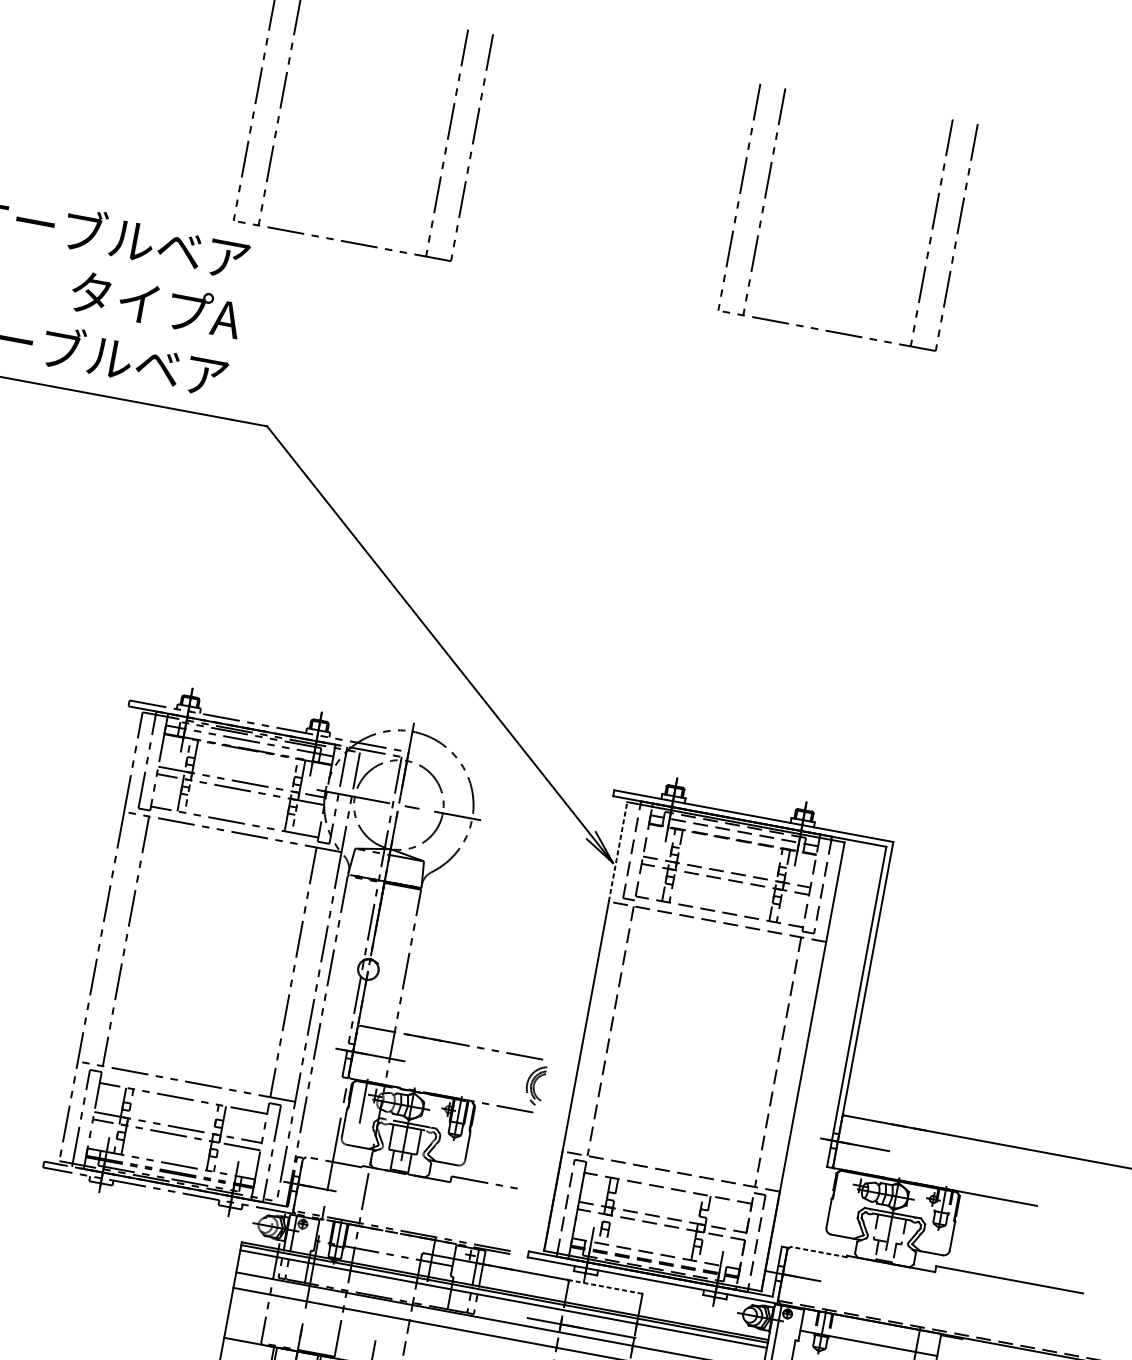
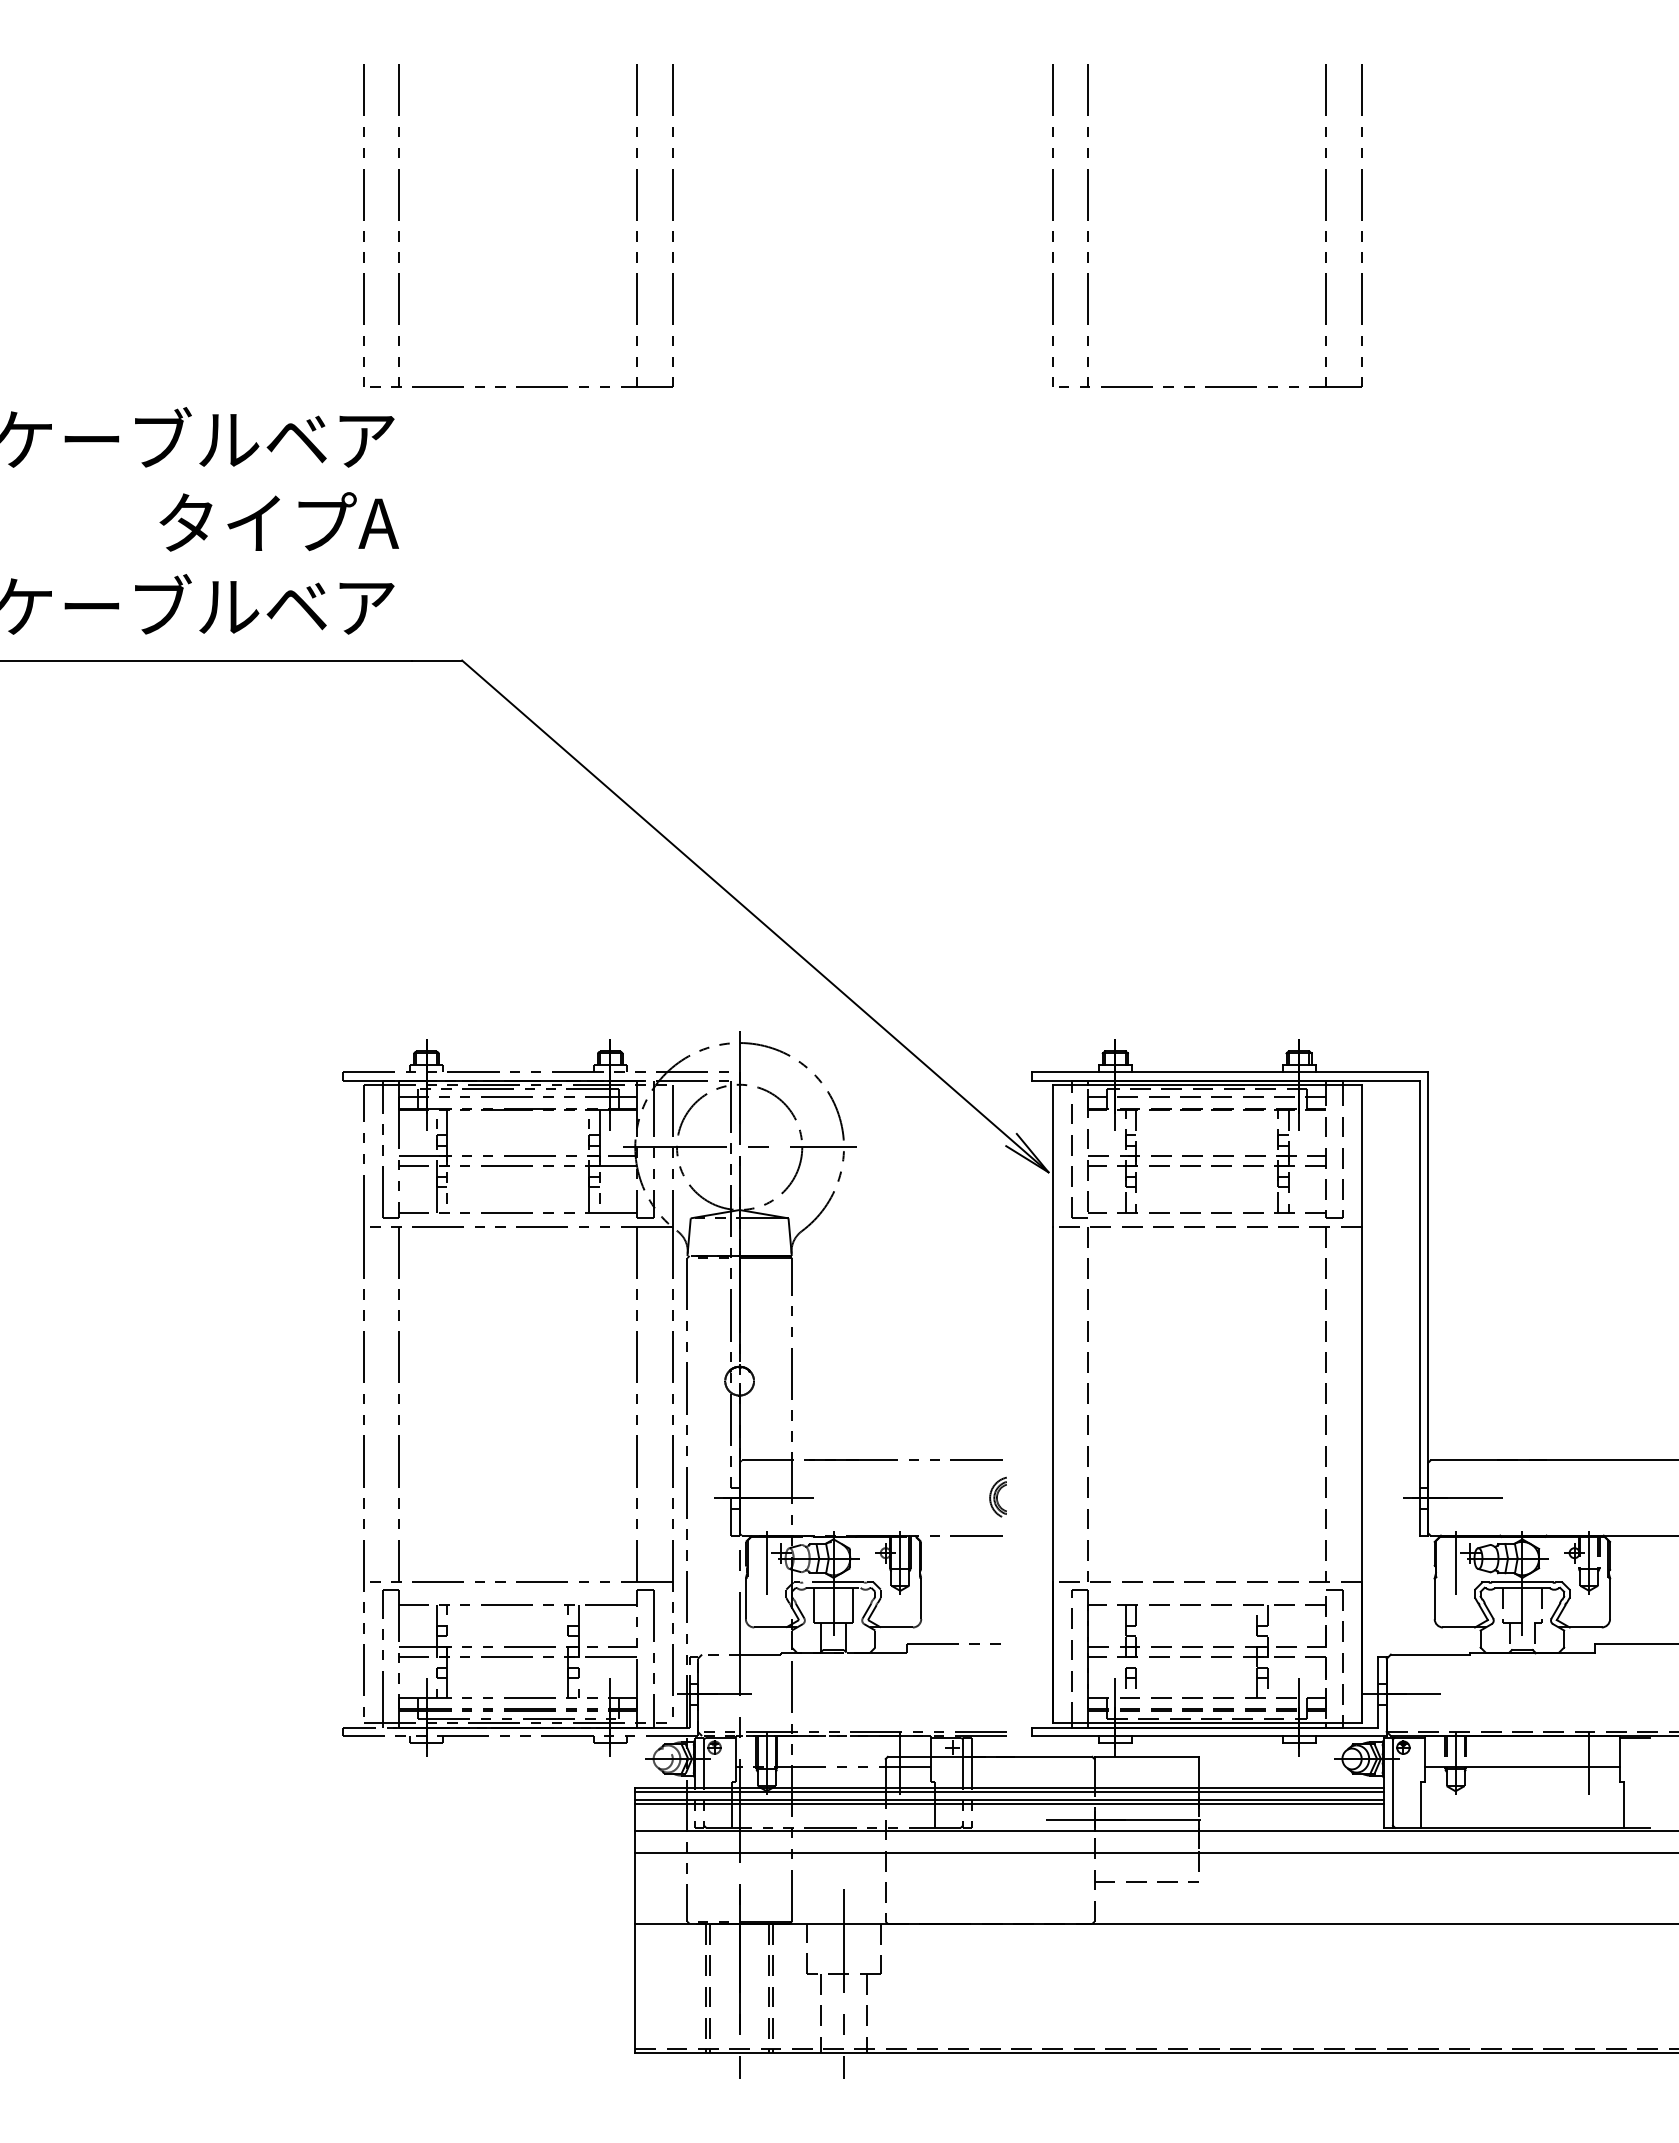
line: (617, 851) -> (1052, 1155), dashed -> solid
part: (534, 1084) -> (997, 1496), size x0.71
line: (848, 1191) -> (1455, 1563), added
line: (818, 1251) -> (1430, 1654), dashed -> solid
line: (605, 1286) -> (1146, 1756), dashed -> solid
line: (503, 1302) -> (1009, 1804), added

